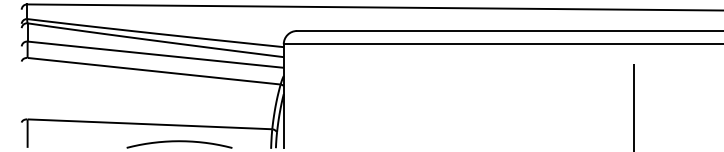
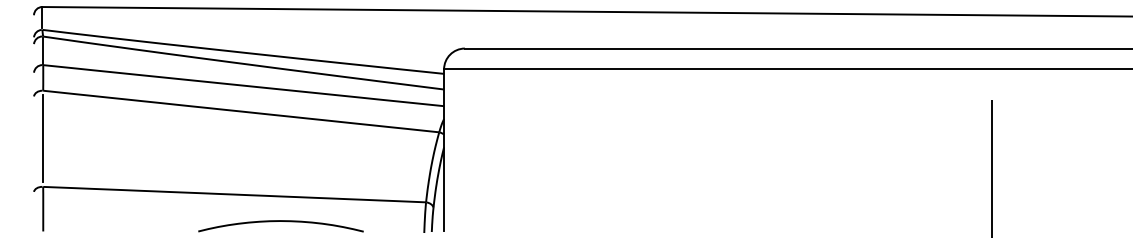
line: (27, 88) -> (43, 138), added

